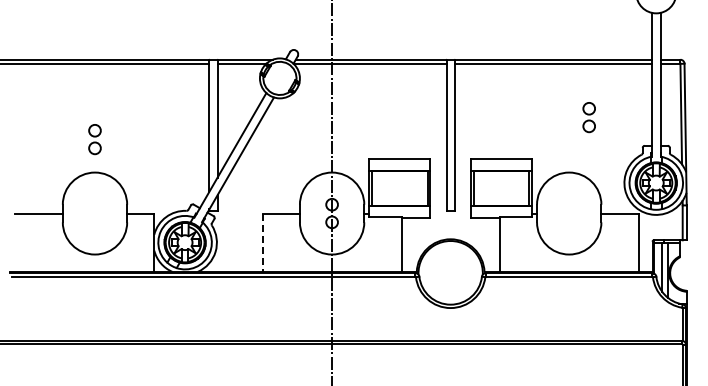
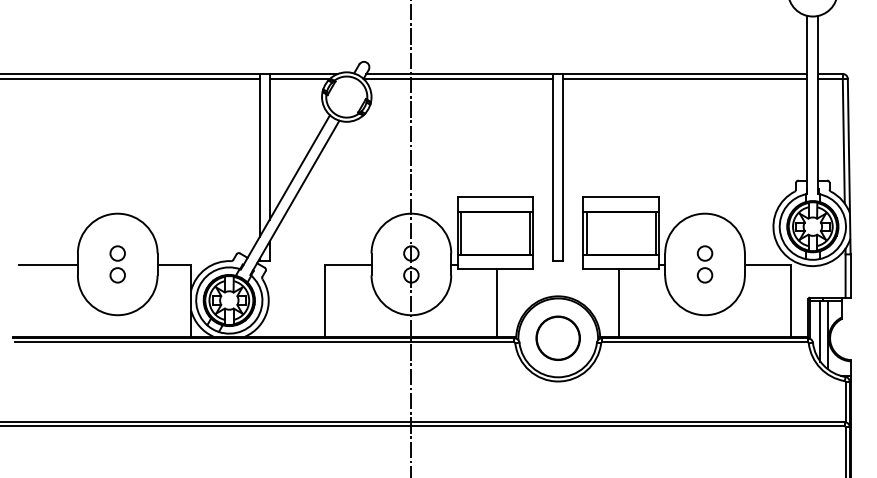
part: (588, 117) -> (704, 264), moved
part: (94, 139) -> (117, 264), moved
line: (262, 243) -> (325, 301), dashed -> solid
circle: (450, 272) -> (558, 337), added

